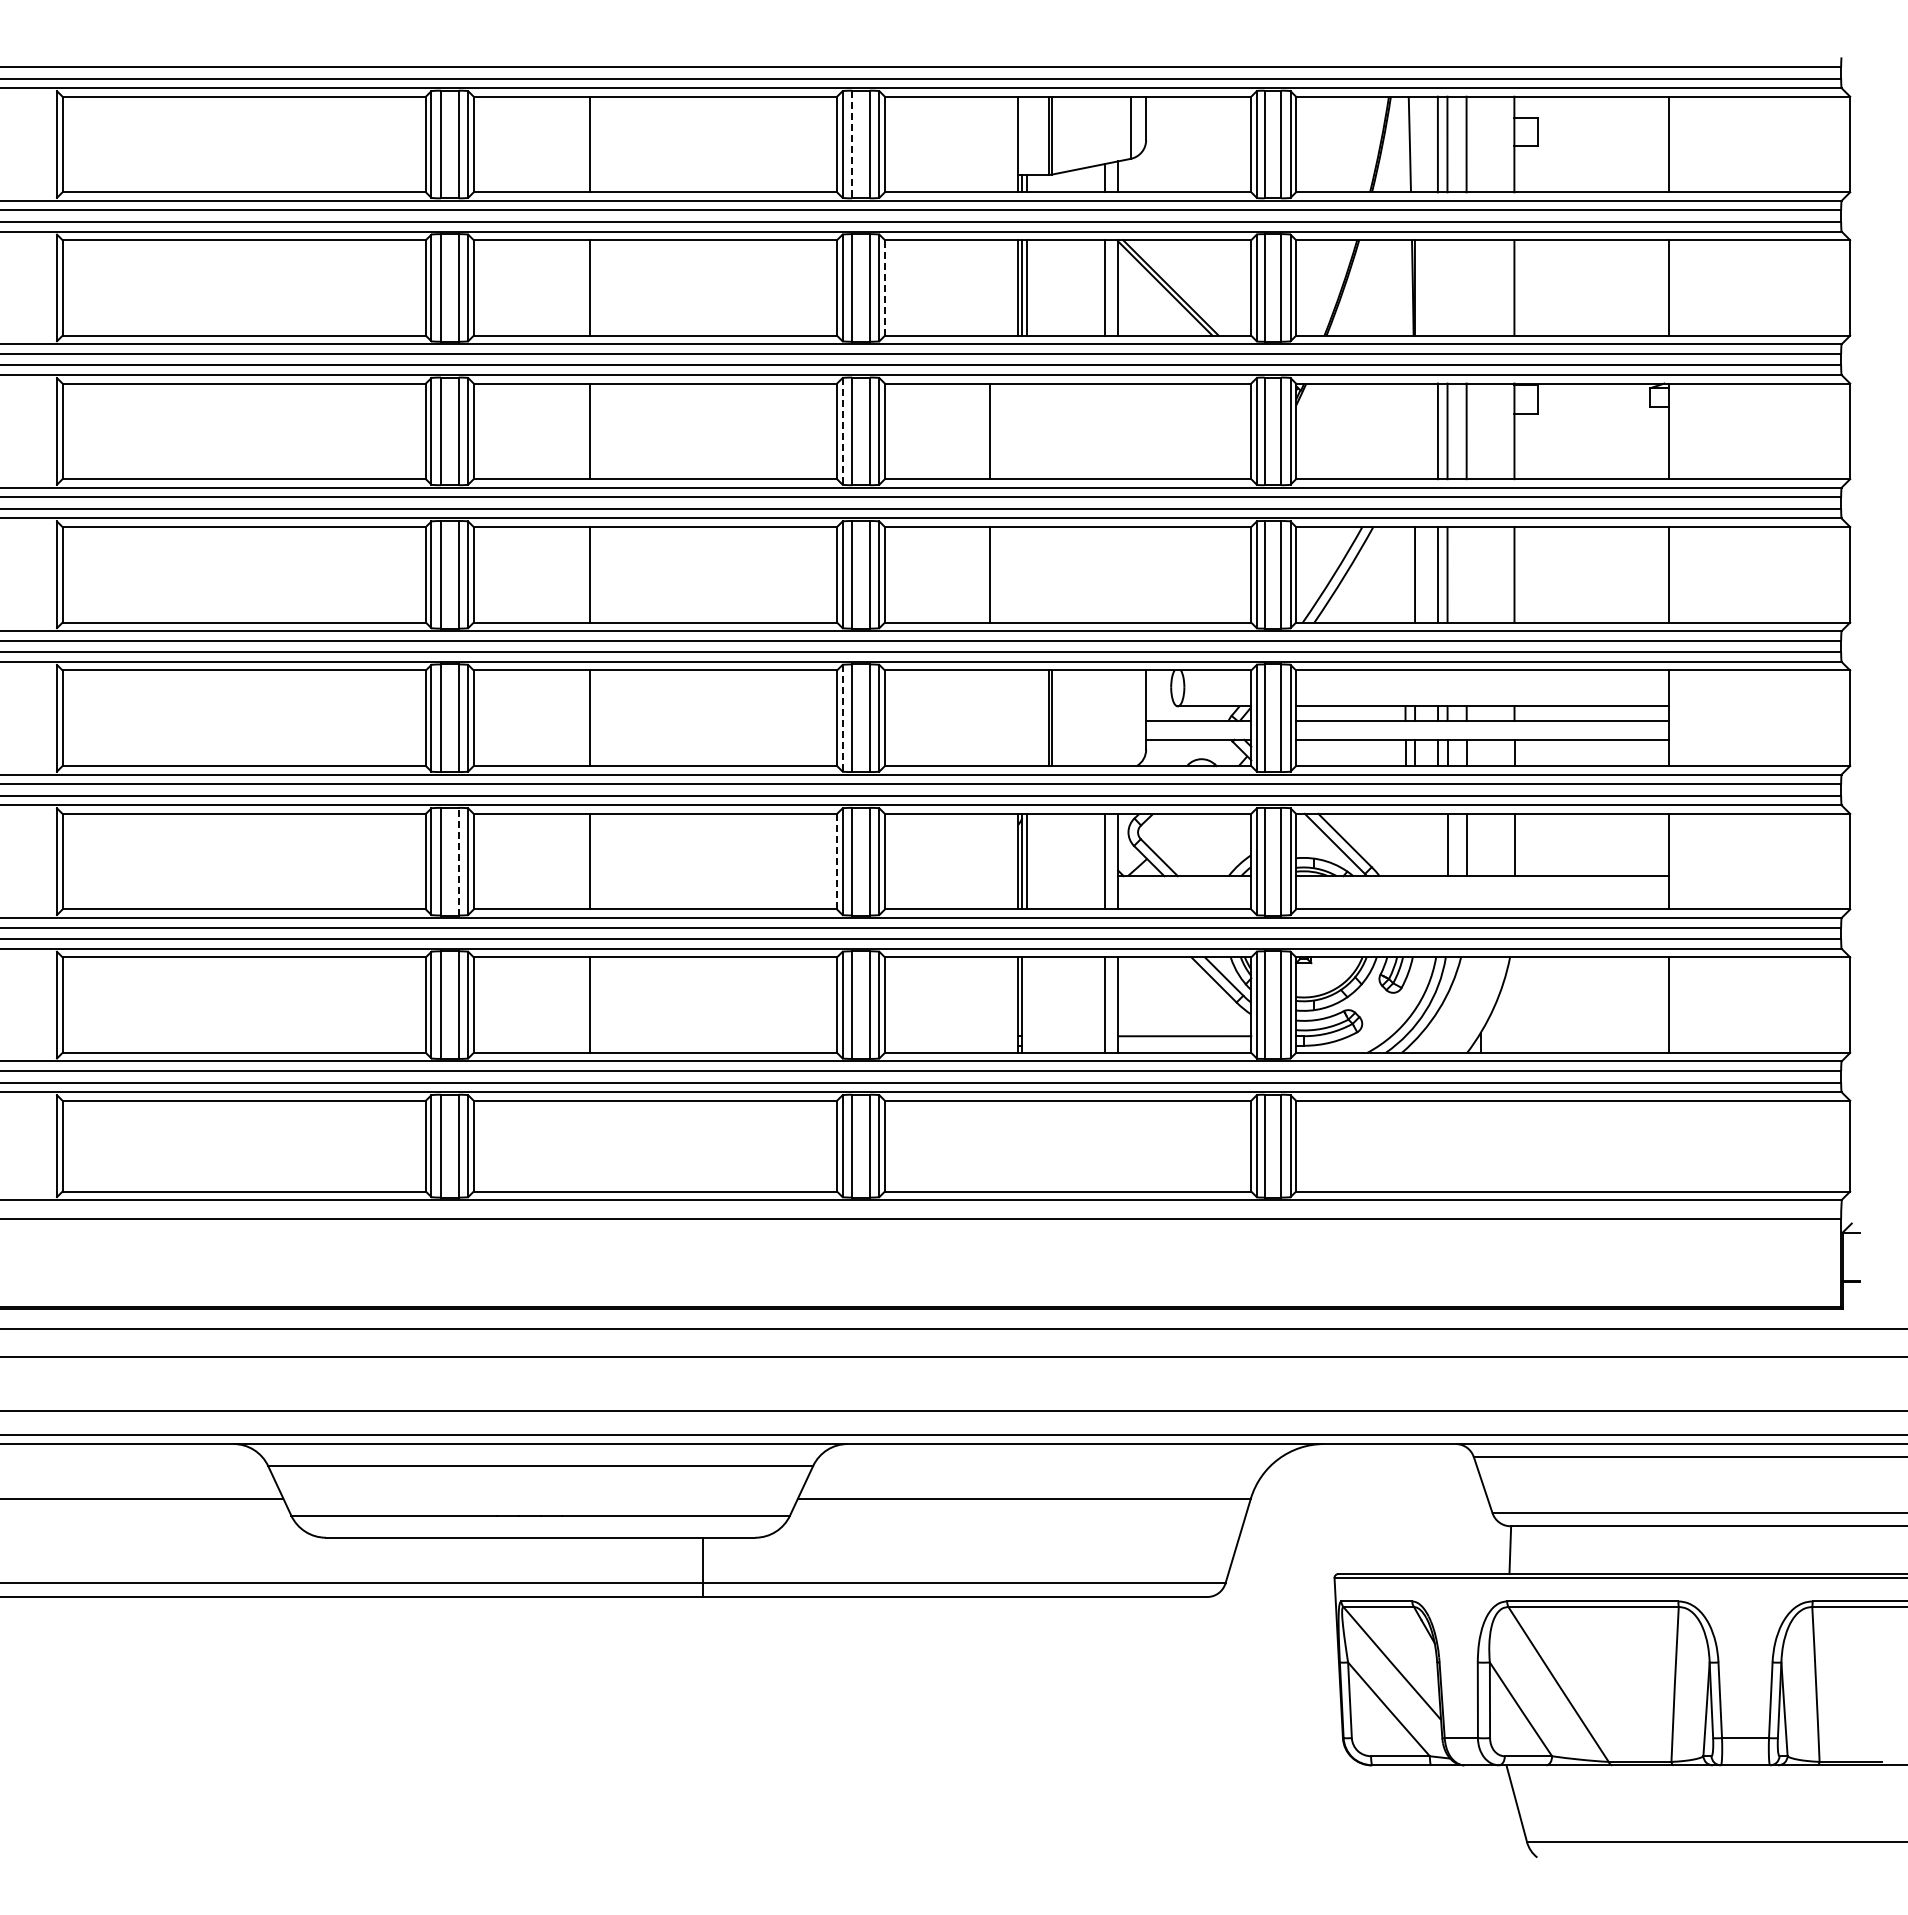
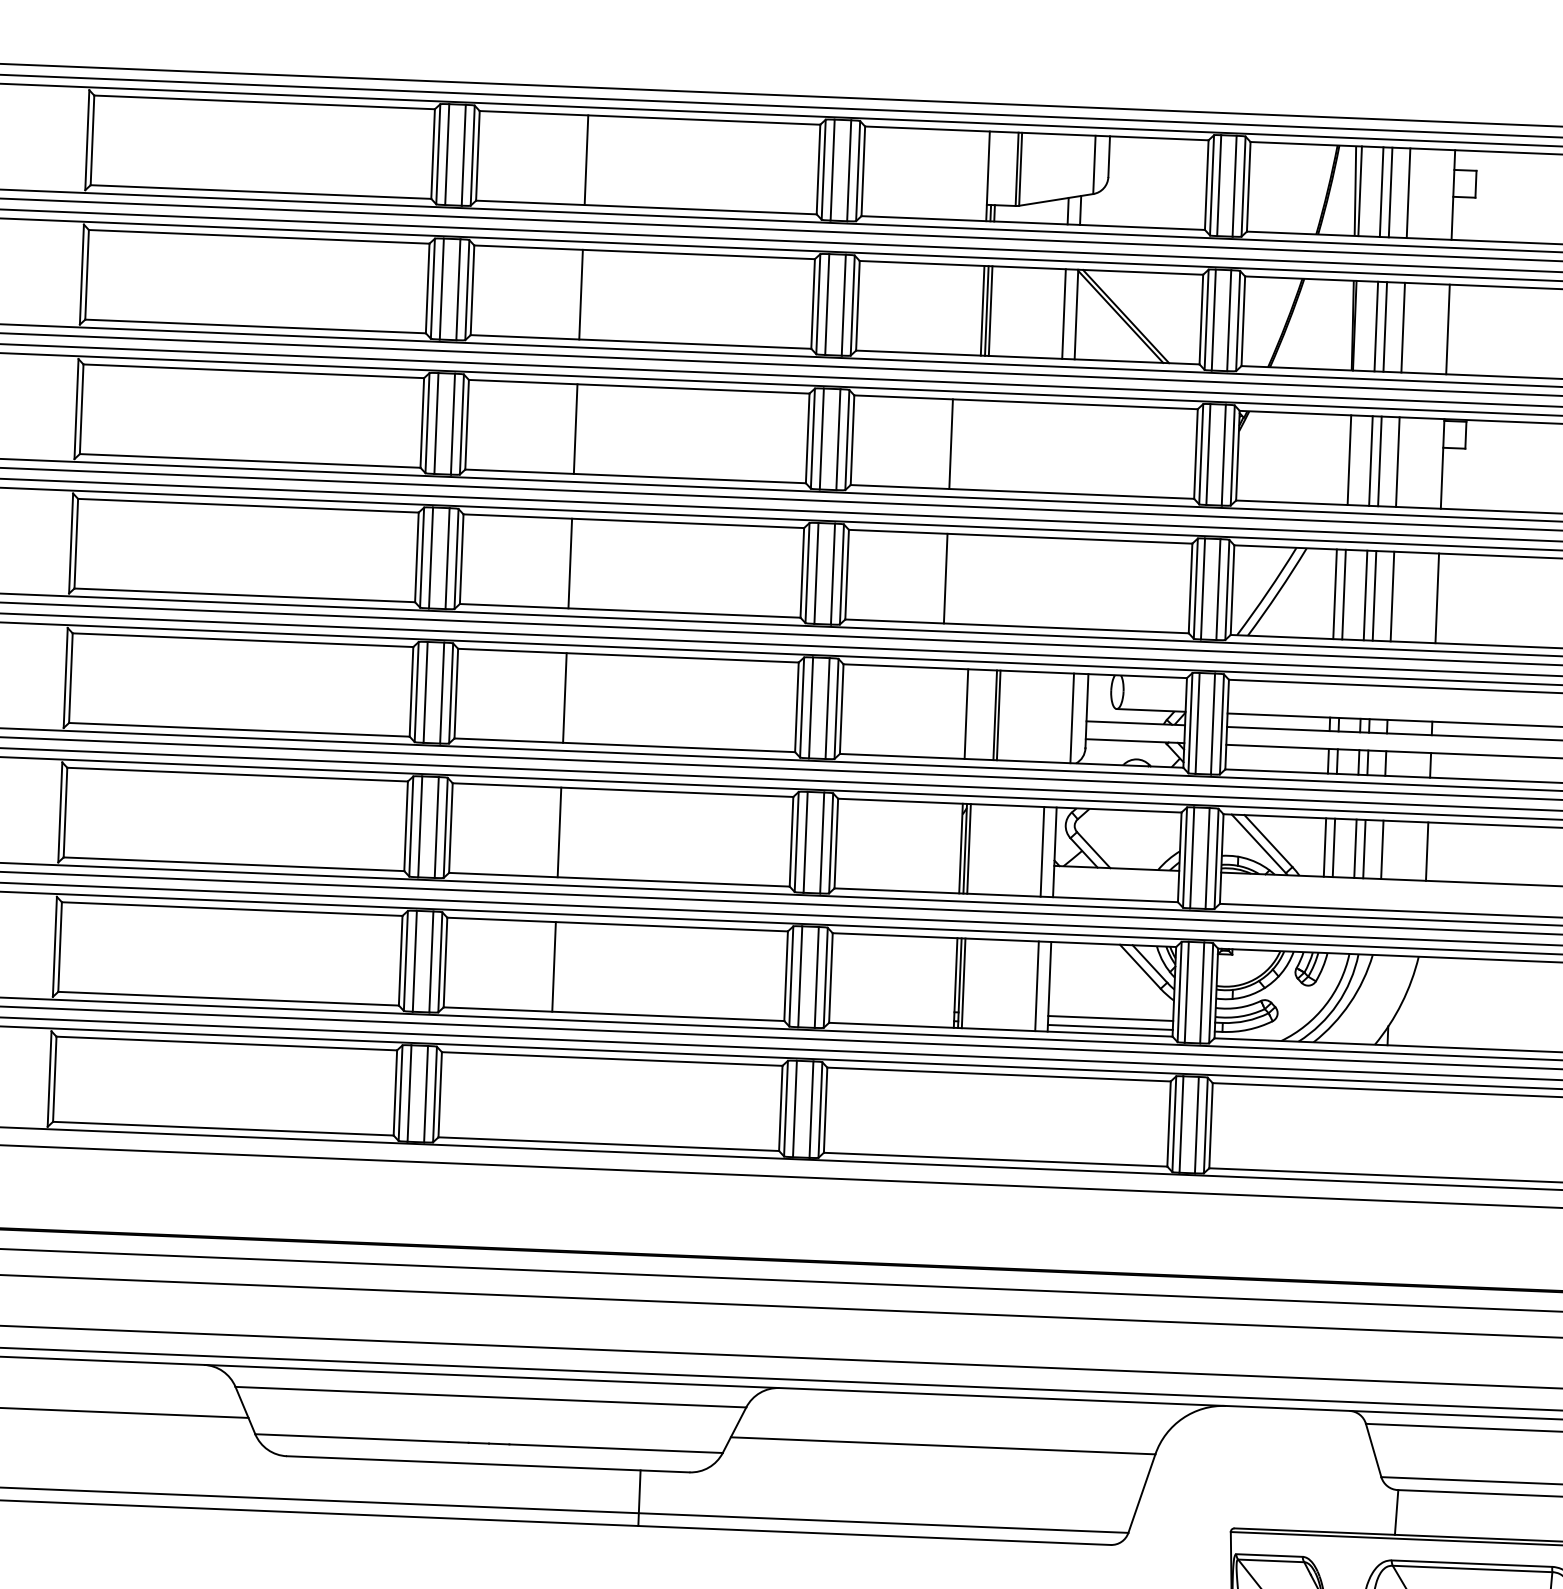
line: (852, 144) -> (832, 170), dashed -> solid
line: (1414, 144) -> (1359, 191), added
line: (884, 287) -> (857, 305), dashed -> solid
line: (1437, 287) -> (1375, 326), added
line: (1447, 287) -> (1385, 326), added
line: (1466, 287) -> (1403, 327), added
line: (842, 431) -> (812, 438), dashed -> solid
line: (1415, 431) -> (1349, 460), added
line: (1405, 574) -> (1335, 593), added
line: (1466, 574) -> (1392, 596), added
line: (842, 718) -> (801, 707), dashed -> solid
line: (1017, 718) -> (966, 714), added
line: (1130, 718) -> (1071, 718), added
line: (1405, 844) -> (1324, 847), added
line: (1415, 844) -> (1334, 847), added
line: (1438, 844) -> (1355, 848), added
line: (458, 861) -> (436, 827), dashed -> solid
line: (837, 861) -> (791, 841), dashed -> solid
line: (1026, 1004) -> (963, 982), added
line: (1184, 1045) -> (1110, 1027), added

